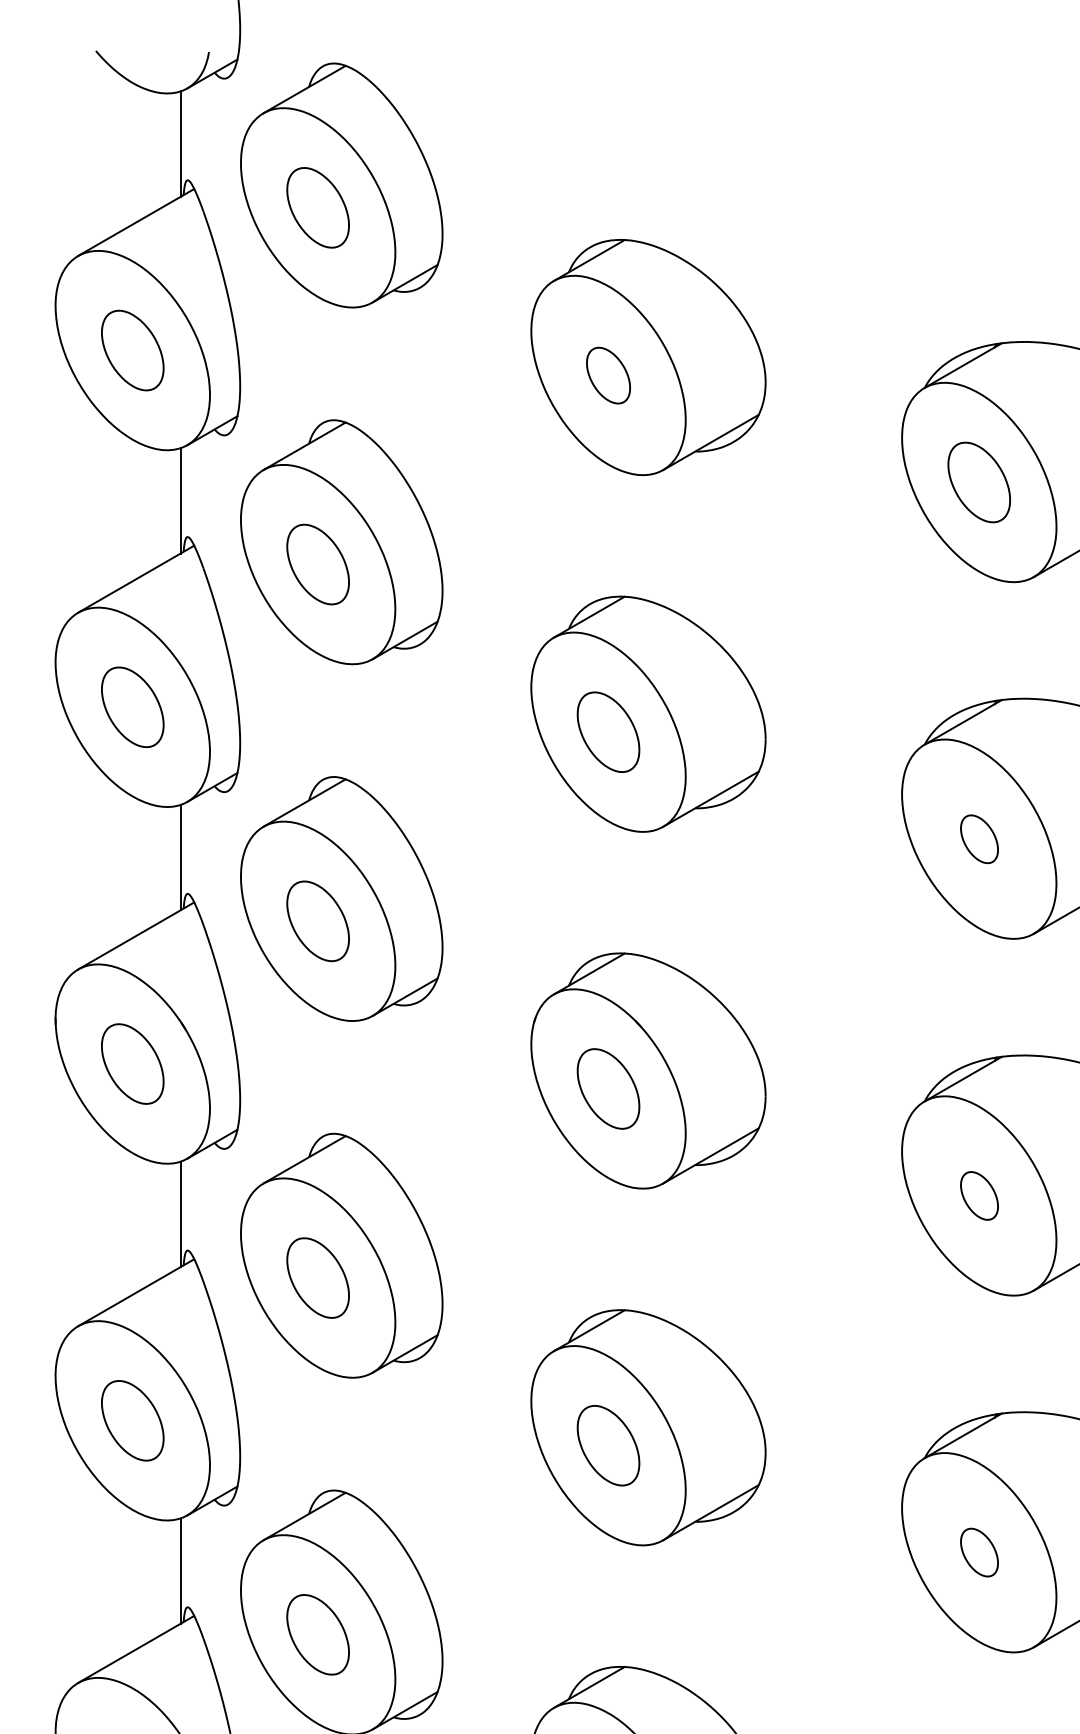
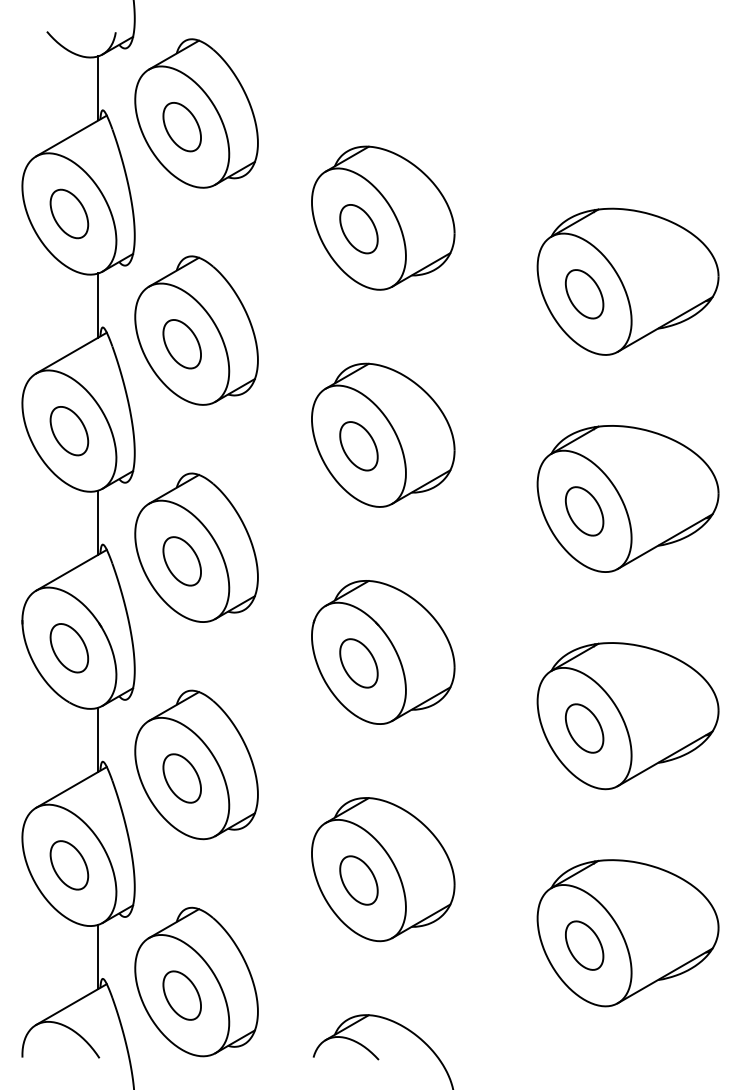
part: (607, 376) -> (358, 229), size x1.43
part: (979, 839) -> (584, 511), size x1.67
part: (979, 1195) -> (584, 728), size x1.67
part: (979, 1552) -> (584, 945), size x1.67

